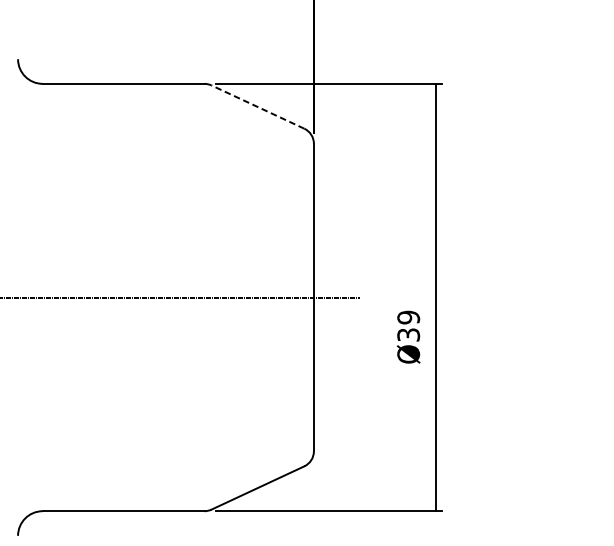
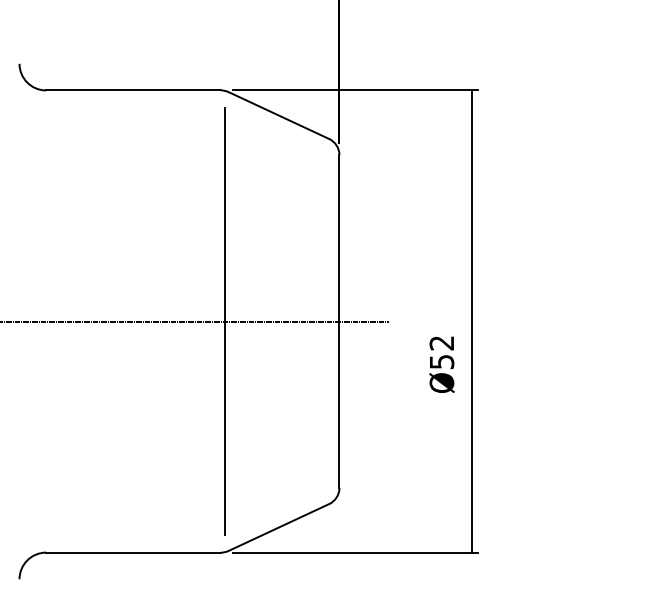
line: (257, 107) -> (278, 115), dashed -> solid
line: (208, 297) -> (225, 321), added
text: (408, 325) -> (441, 351), Ø39 -> Ø52

